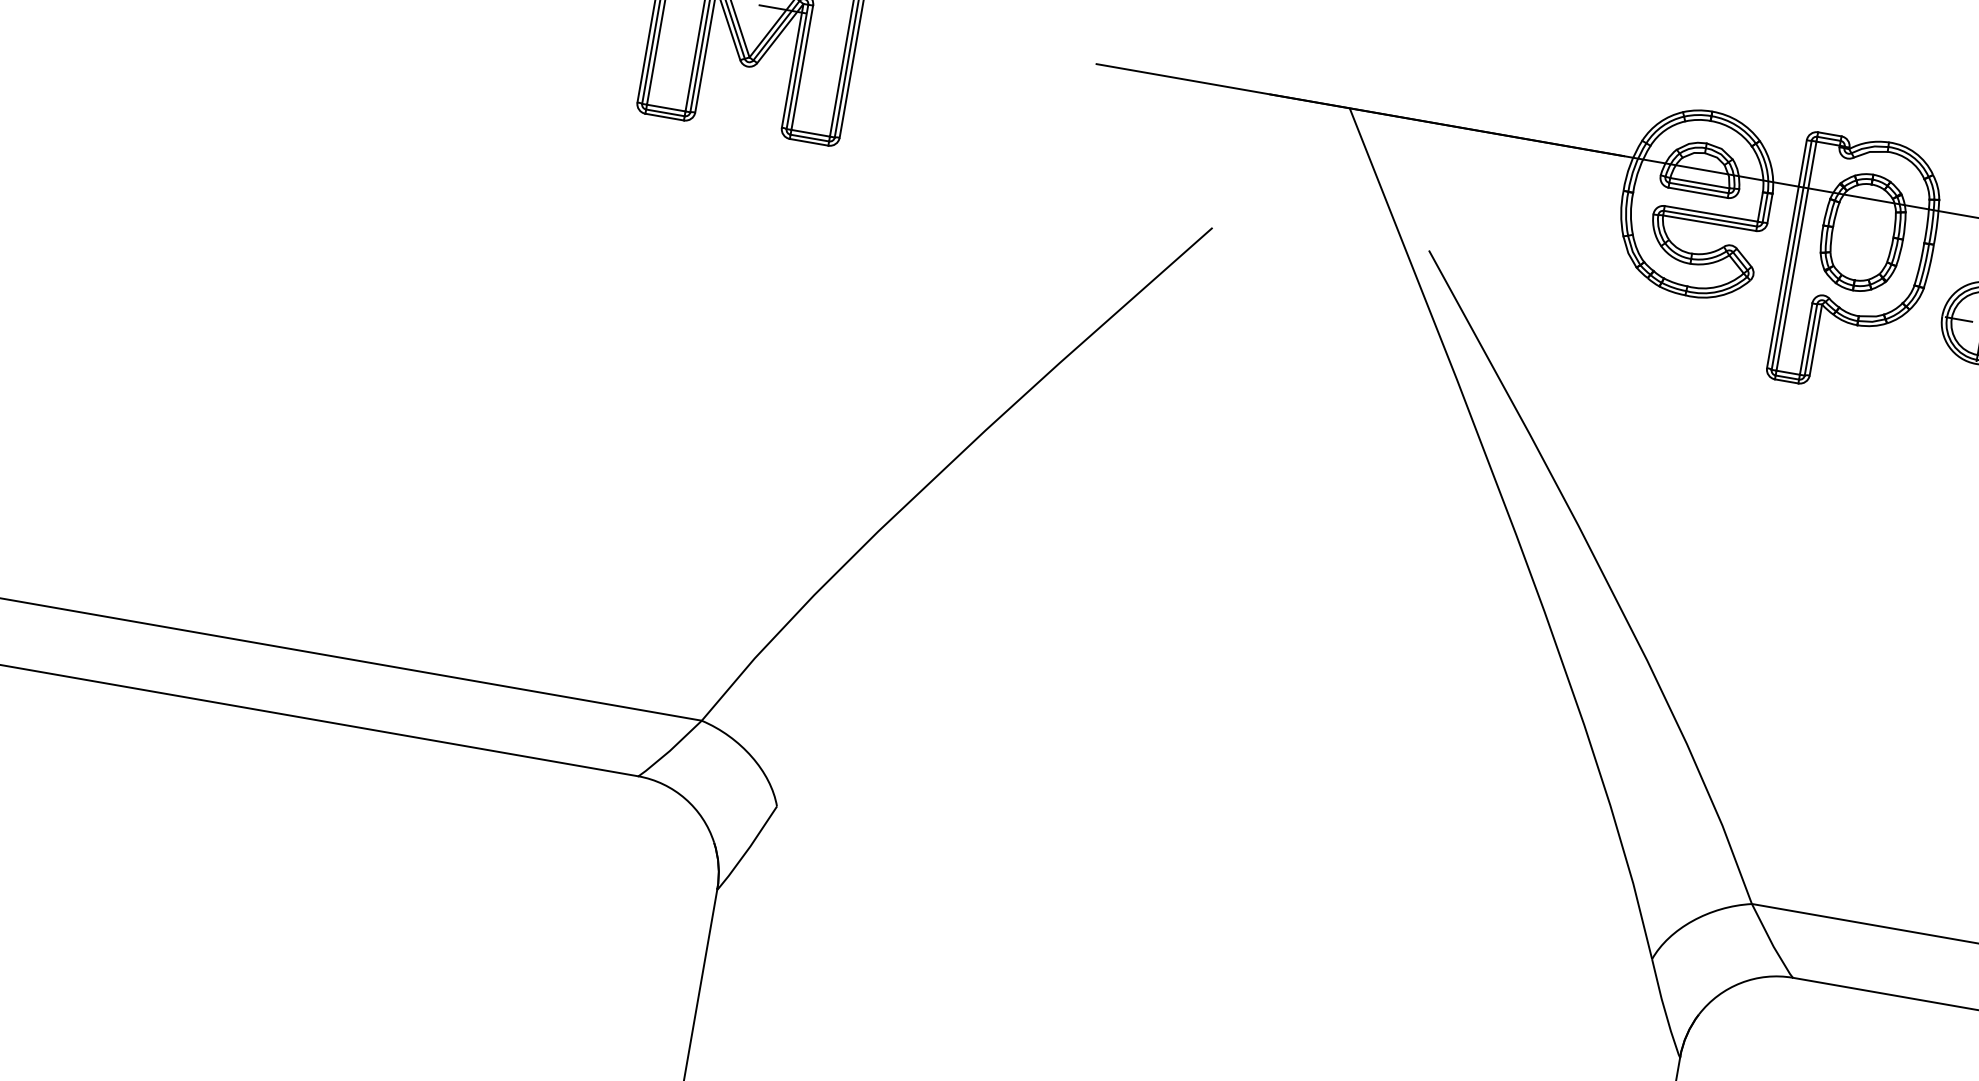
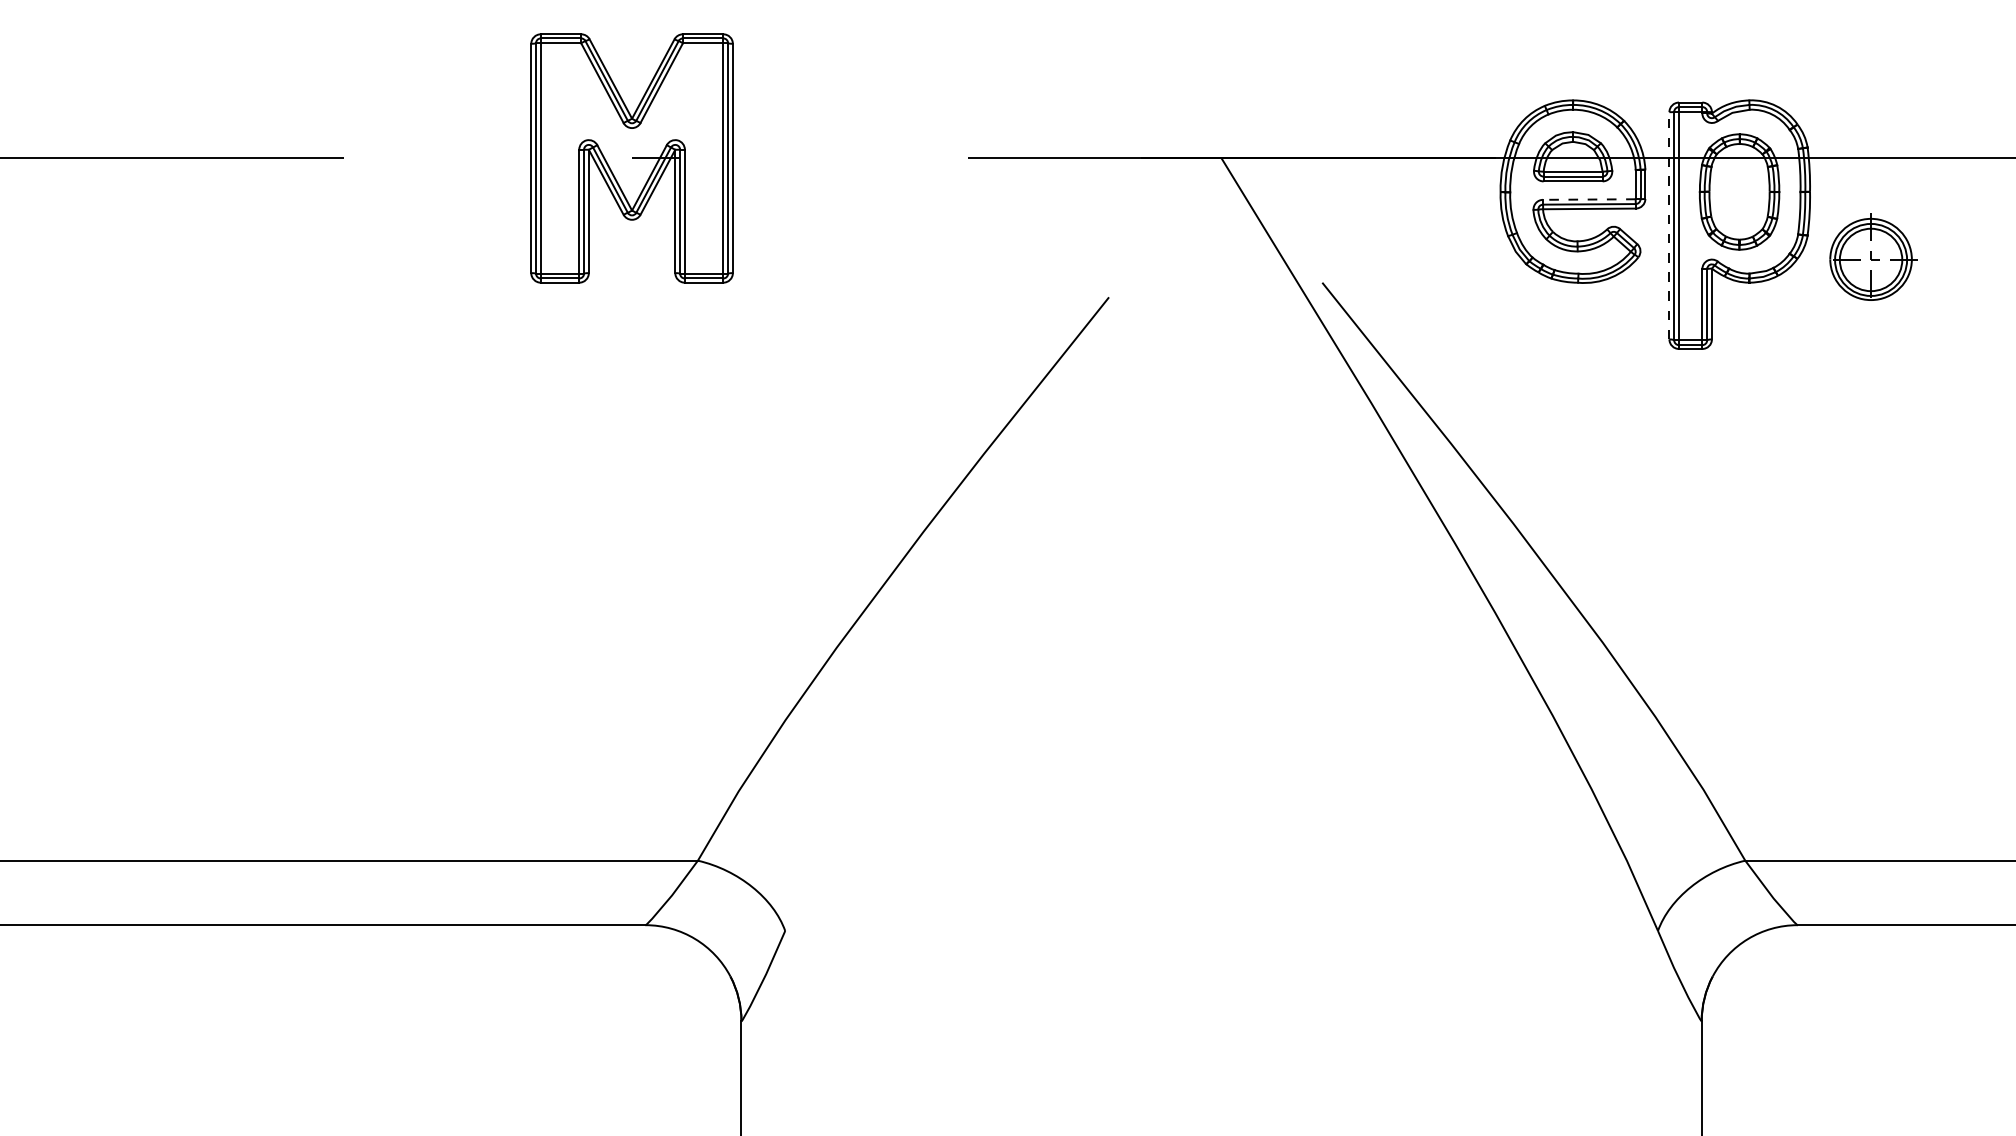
line: (1710, 213) -> (1588, 199), solid -> dashed
line: (1787, 253) -> (1669, 225), solid -> dashed

